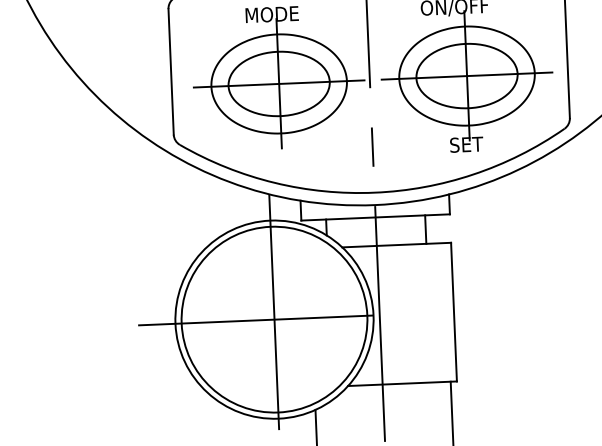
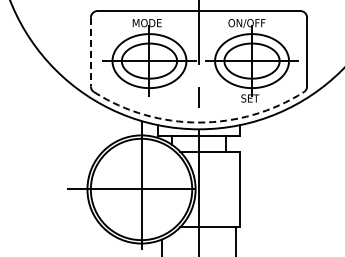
line: (170, 72) -> (90, 52), solid -> dashed
arc: (375, 192) -> (199, 122), solid -> dashed

